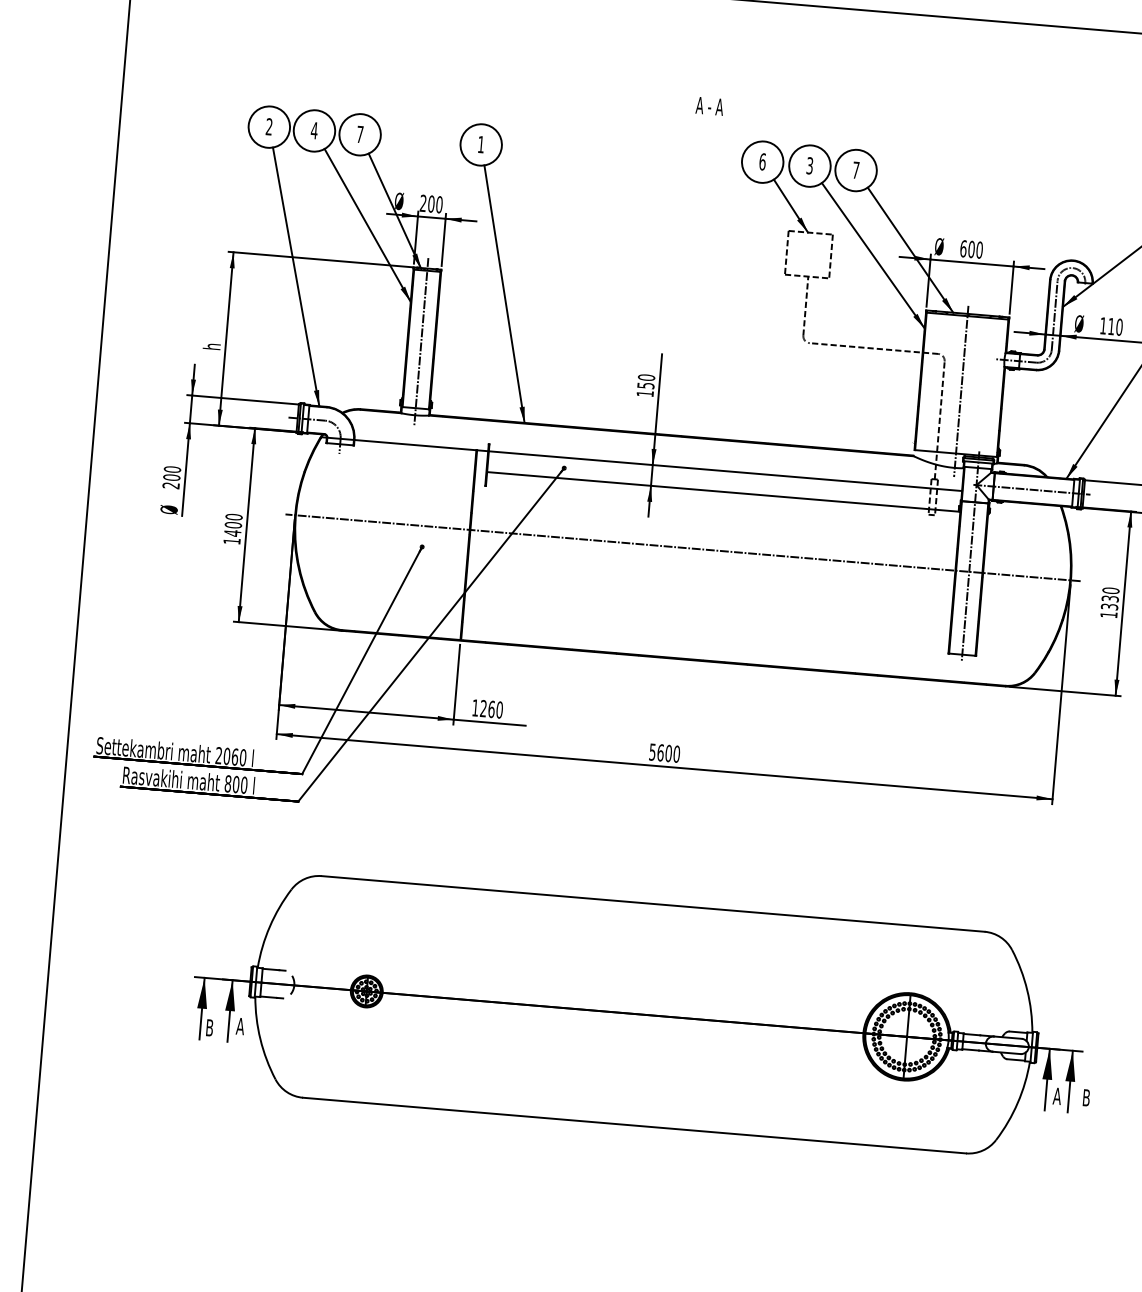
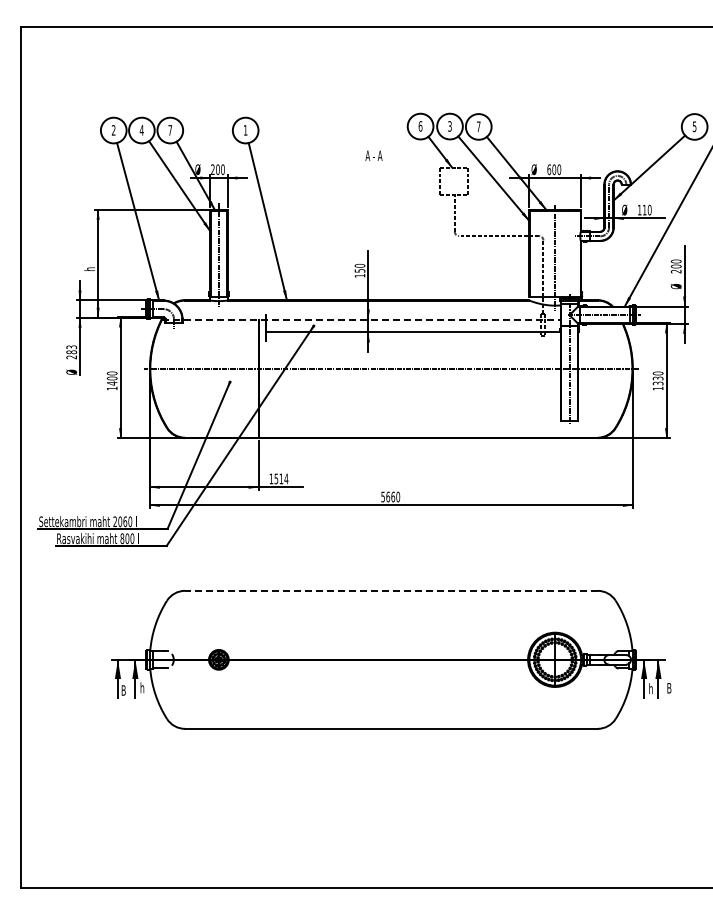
text: (709, 105) -> (373, 155), moved
line: (643, 464) -> (362, 319), solid -> dashed
text: (171, 473) -> (71, 349), 200 -> 283
text: (491, 708) -> (281, 478), 1260 -> 1514
text: (669, 752) -> (393, 496), 5600 -> 5660
line: (651, 903) -> (390, 590), solid -> dashed
text: (240, 1025) -> (142, 687), A -> h
text: (1056, 1095) -> (650, 688), A -> h

